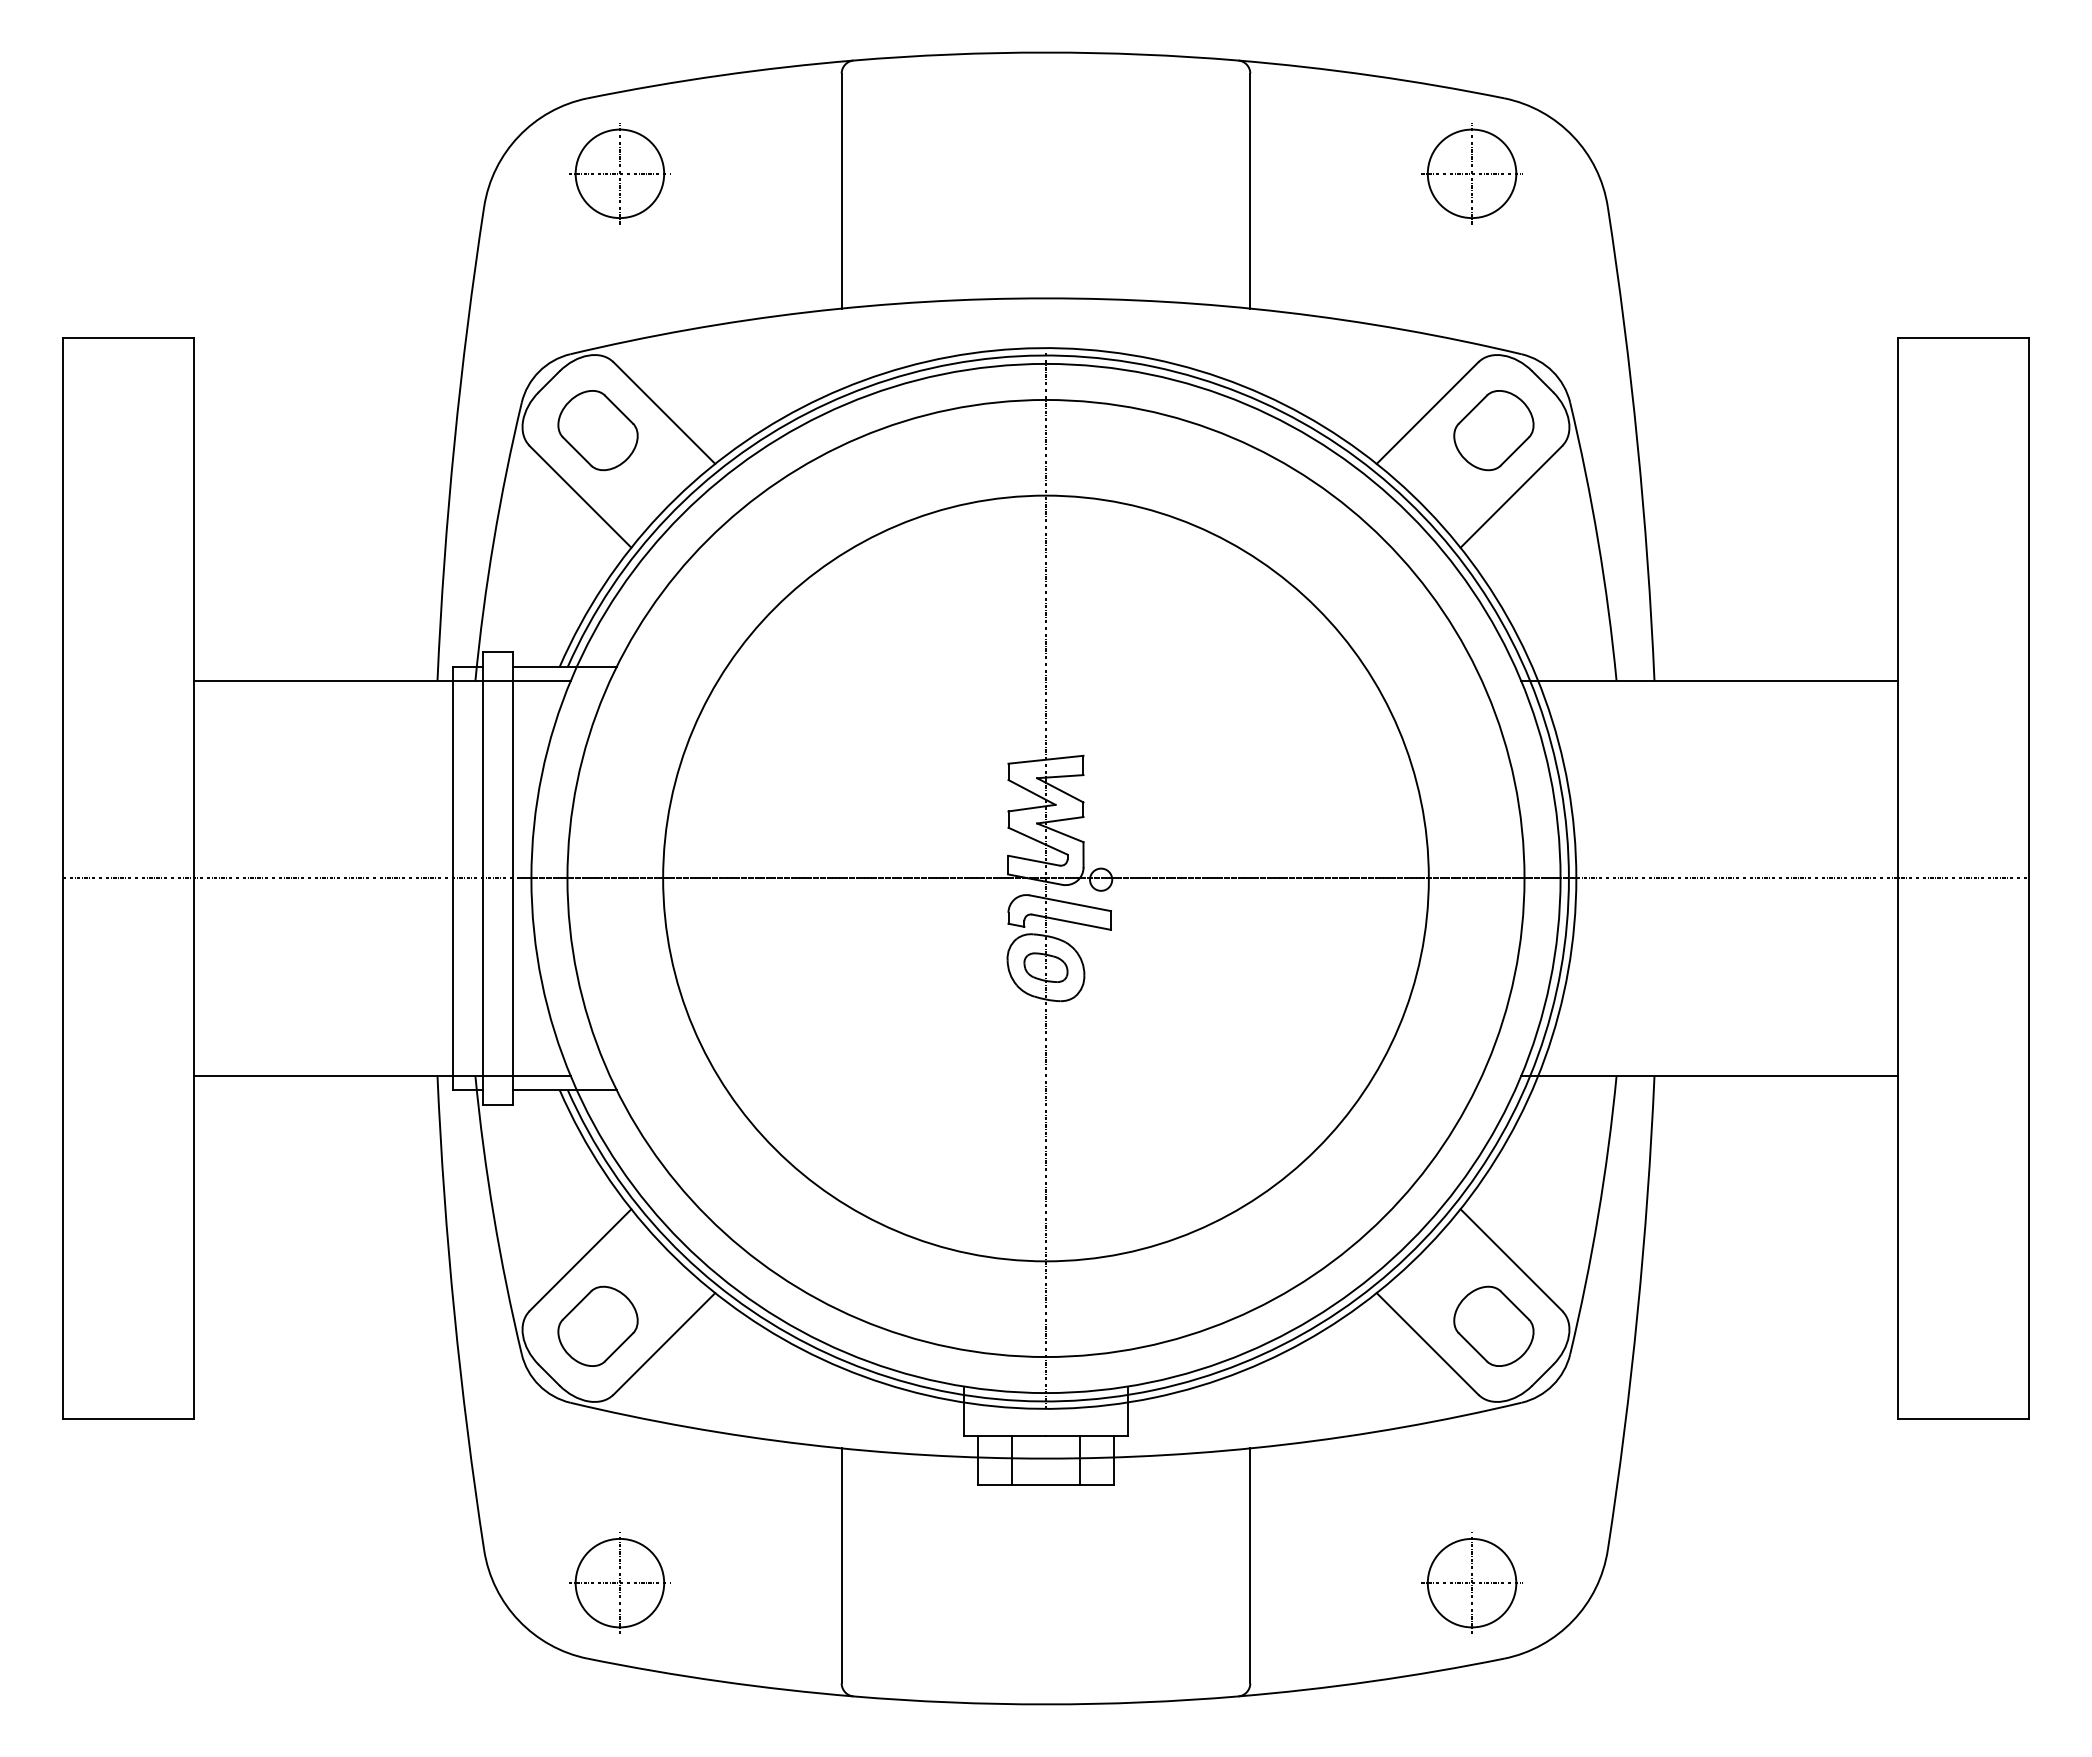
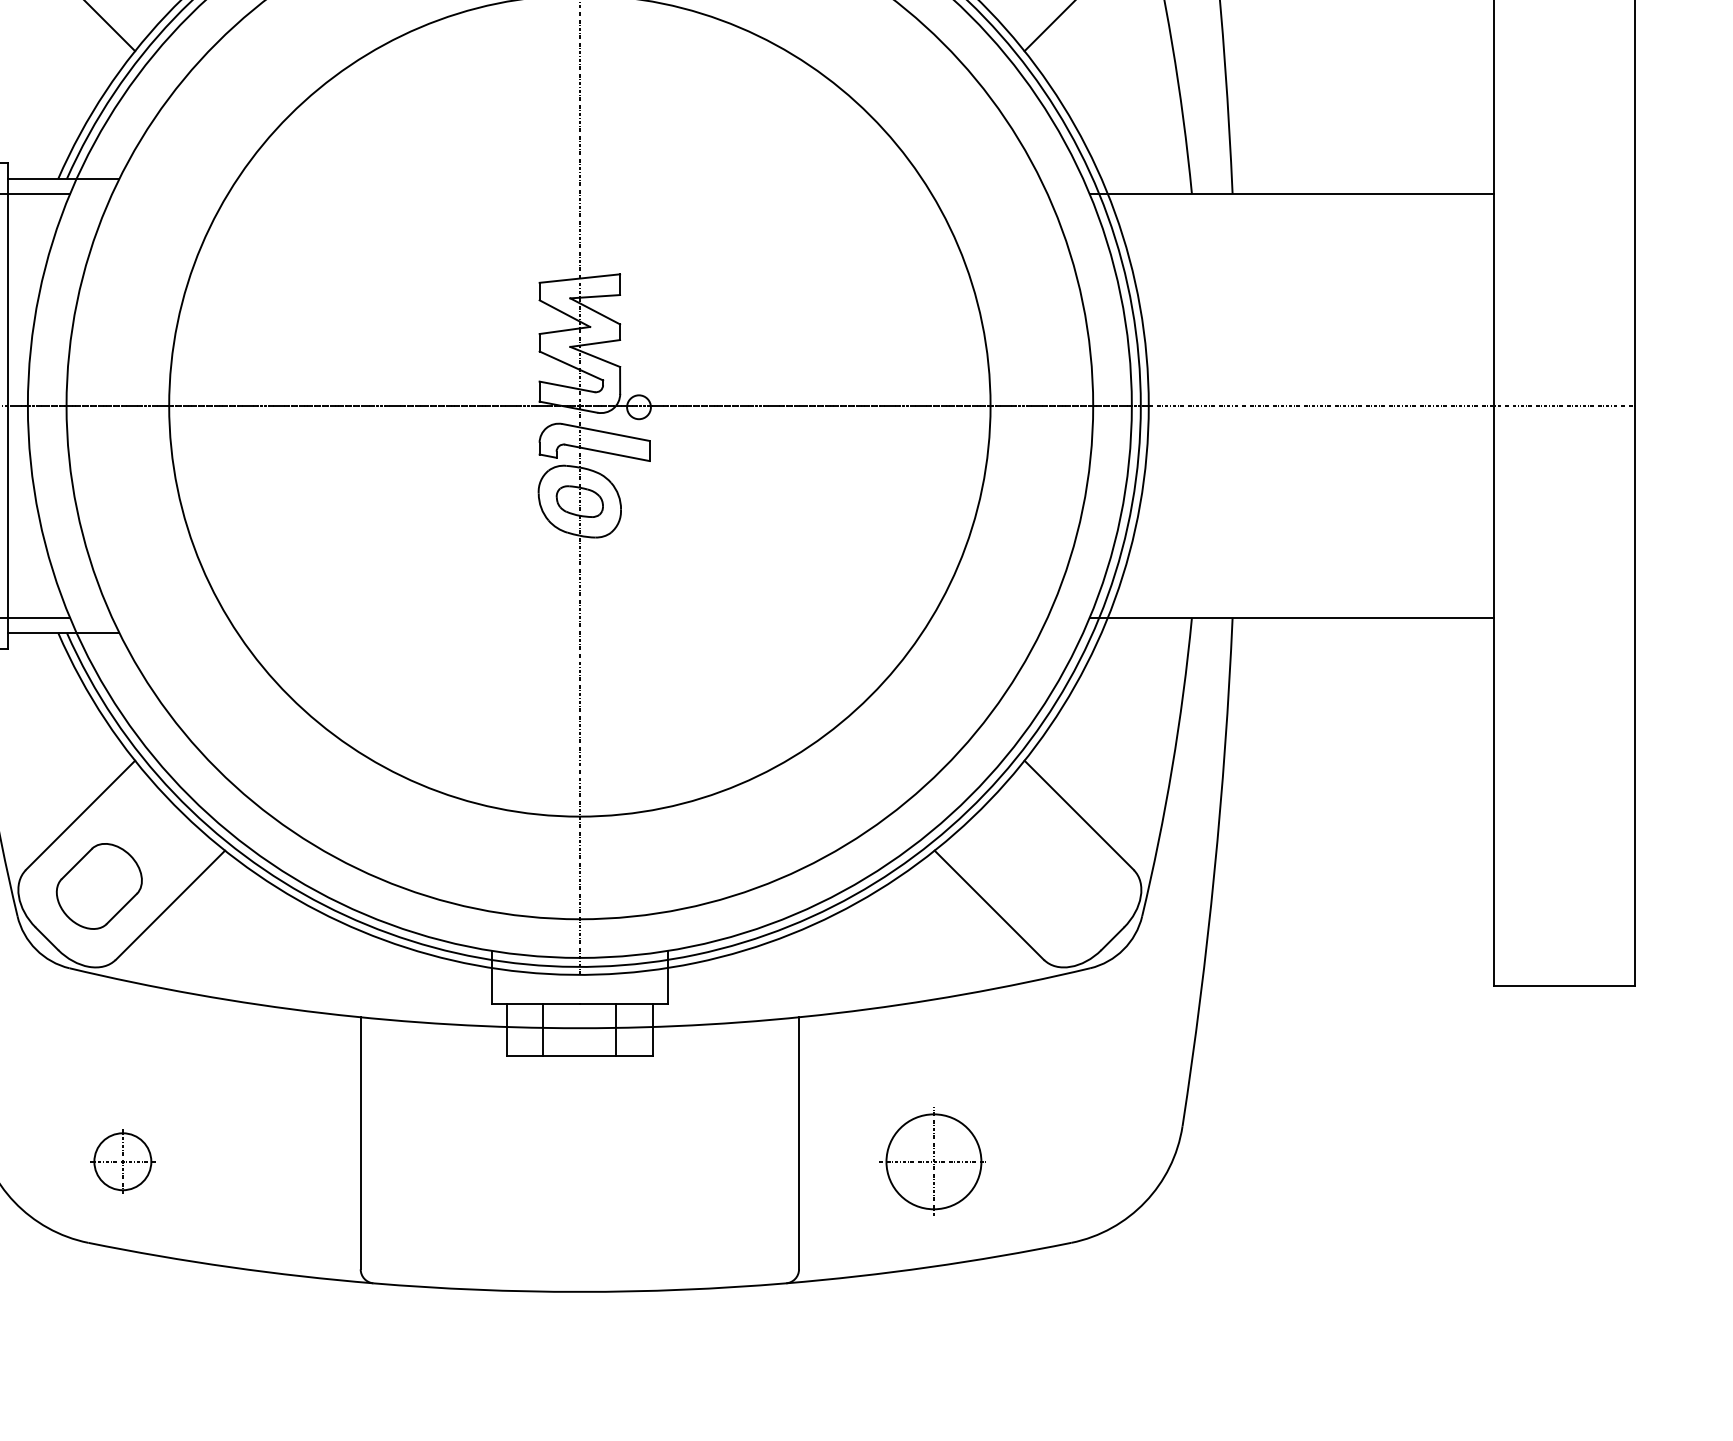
part: (1493, 1325) -> (1059, 885), removed
part: (619, 1582) -> (122, 1161), size x0.6
part: (1471, 1582) -> (933, 1161), moved

